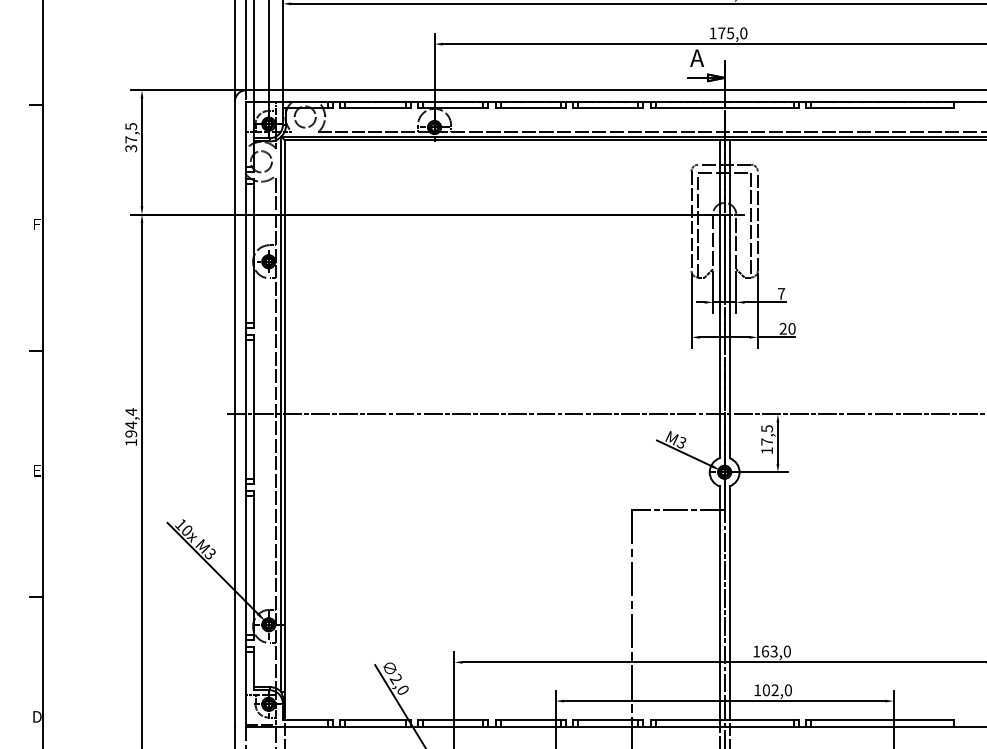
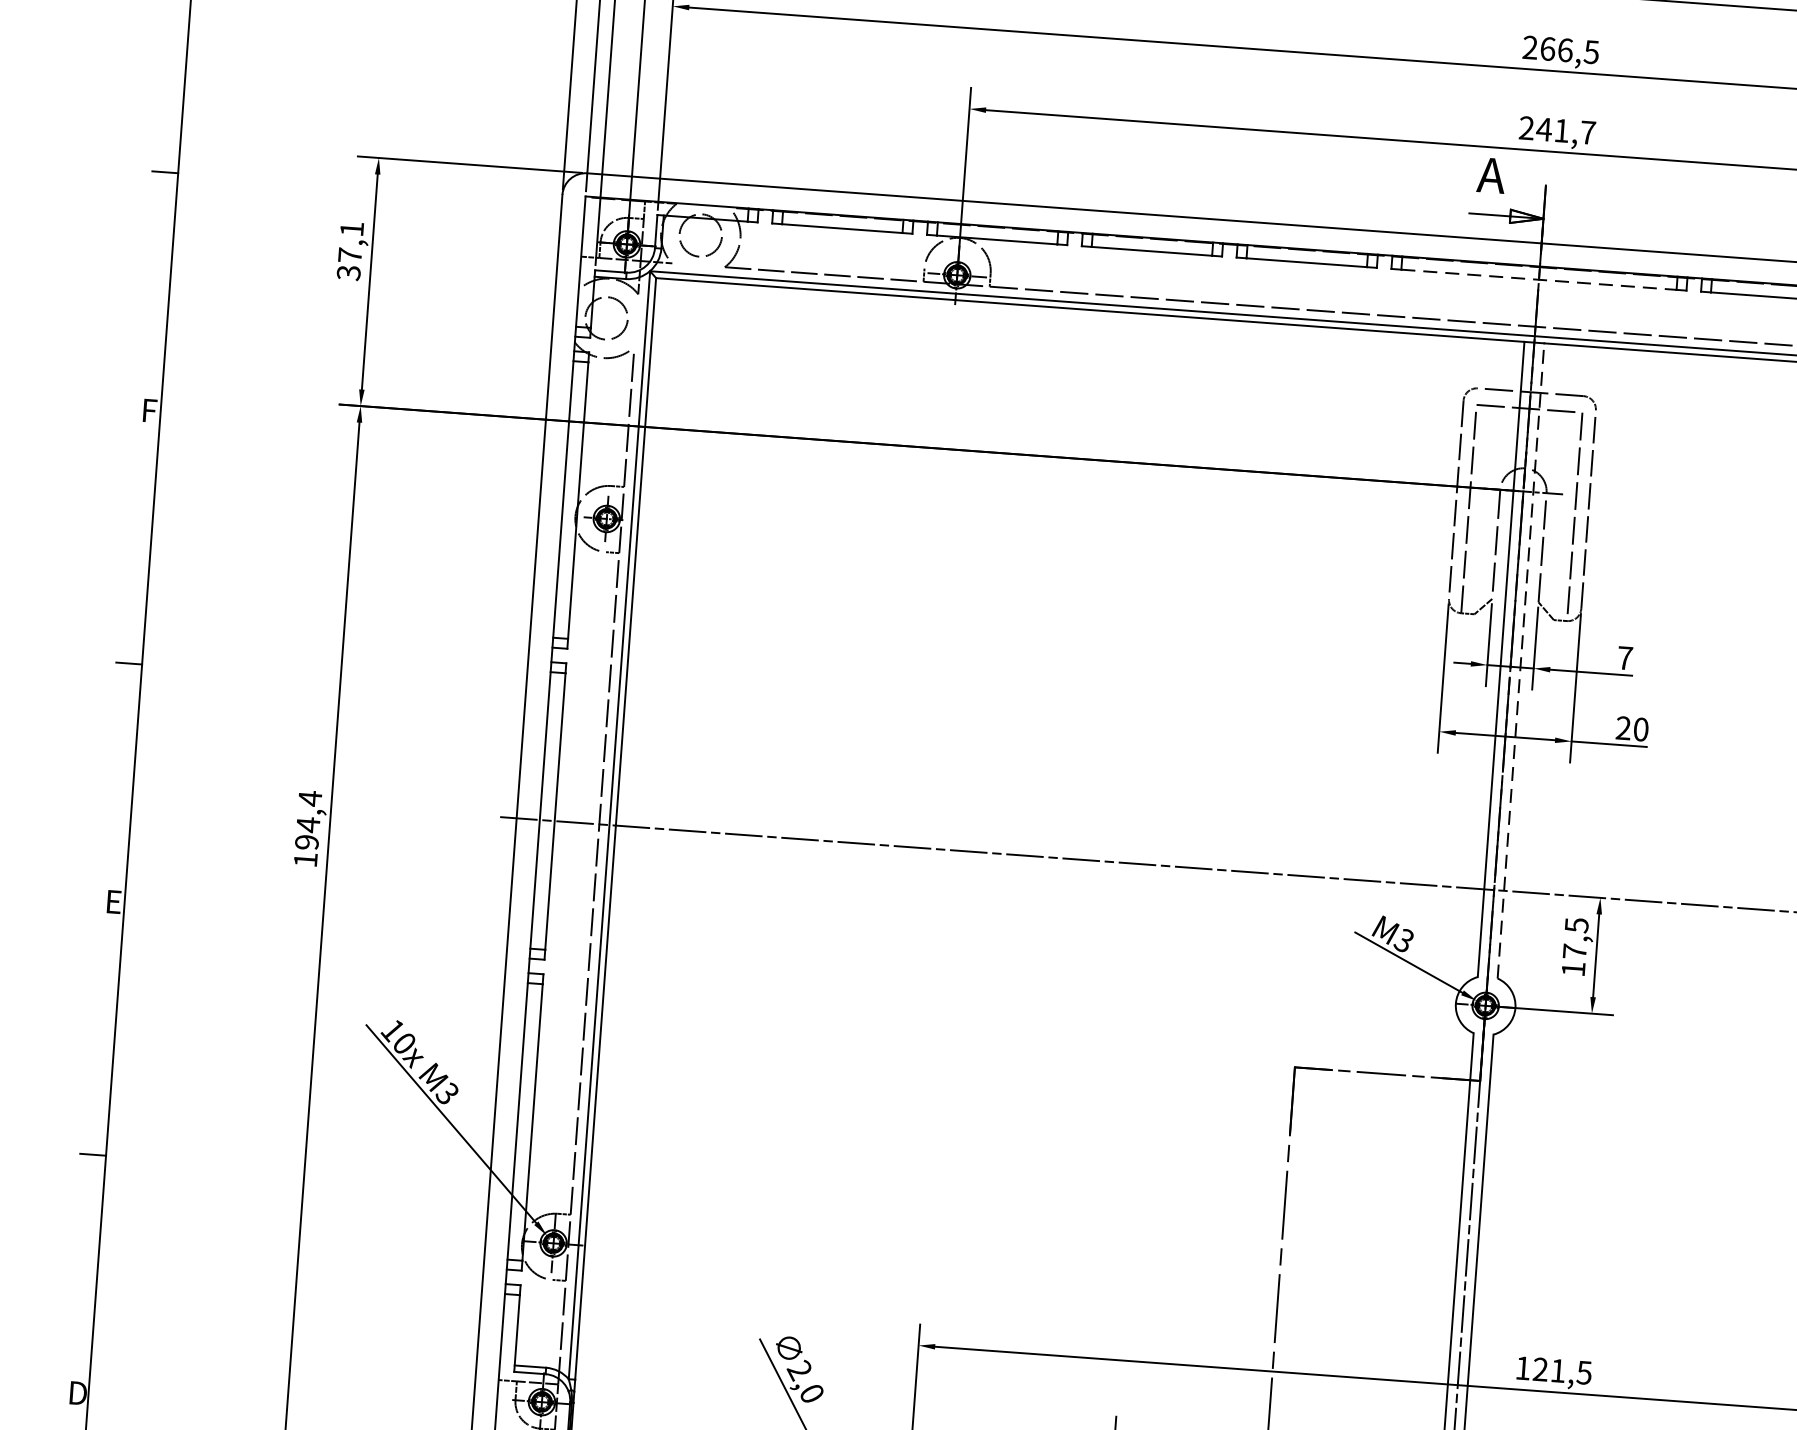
text: (728, 33) -> (1557, 130), 175,0 -> 241,7
line: (724, 108) -> (1538, 279), solid -> dashed
text: (131, 126) -> (352, 228), 37,5 -> 37,1
line: (729, 298) -> (1520, 659), solid -> dashed
text: (775, 651) -> (1560, 1370), 163,0 -> 121,5

